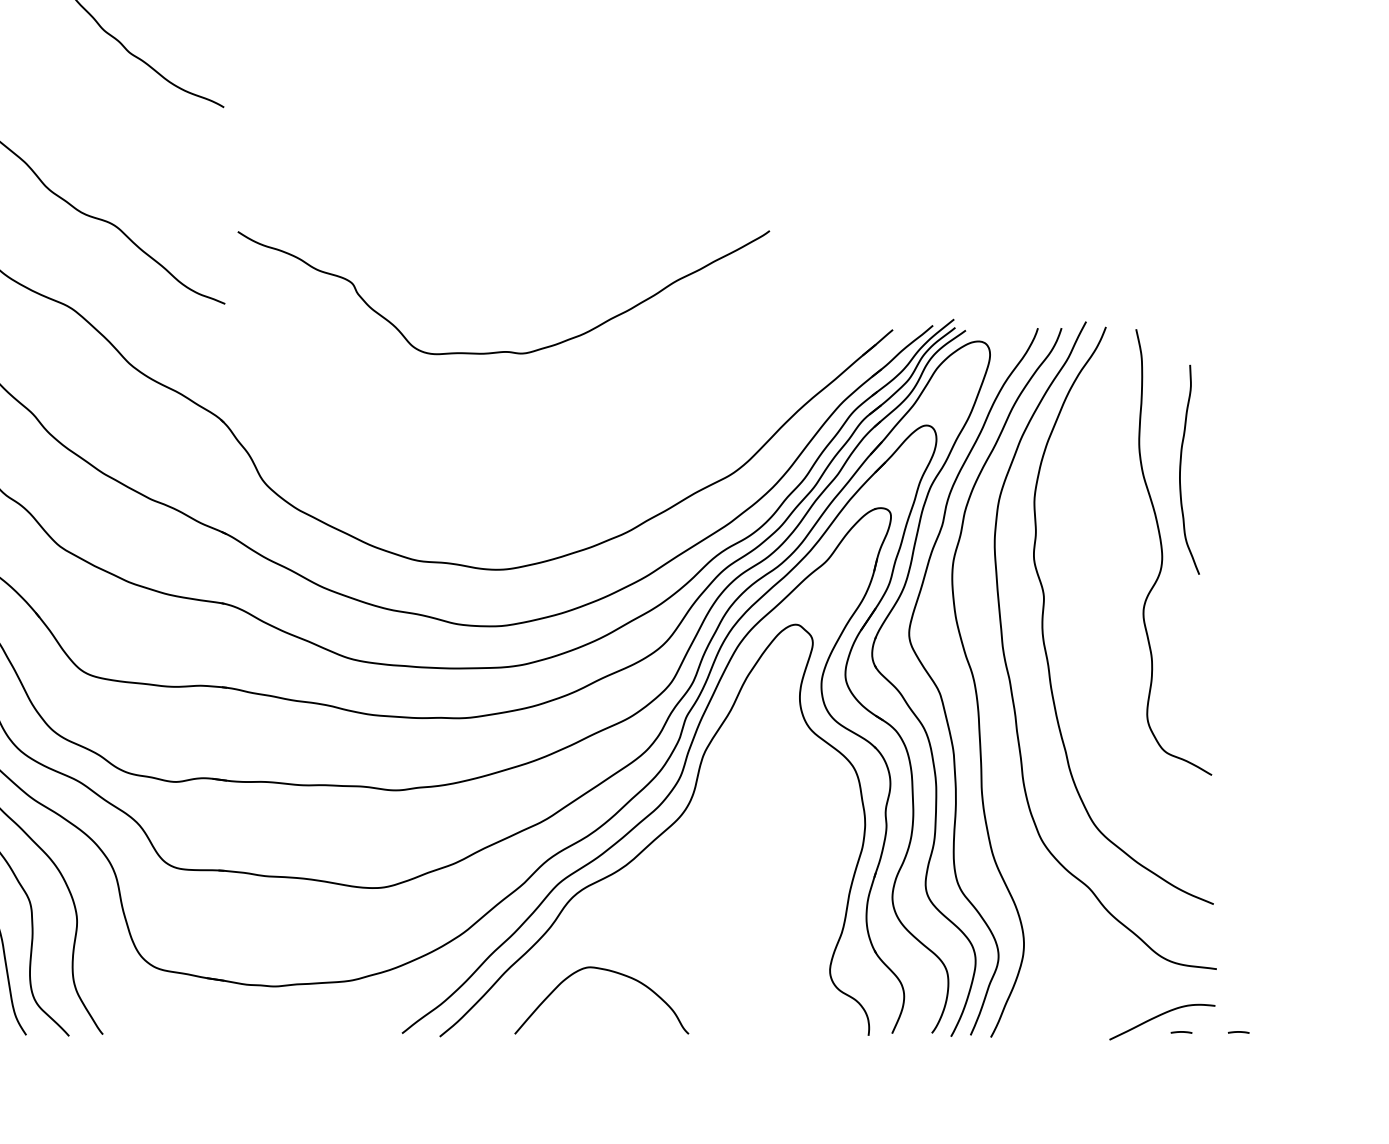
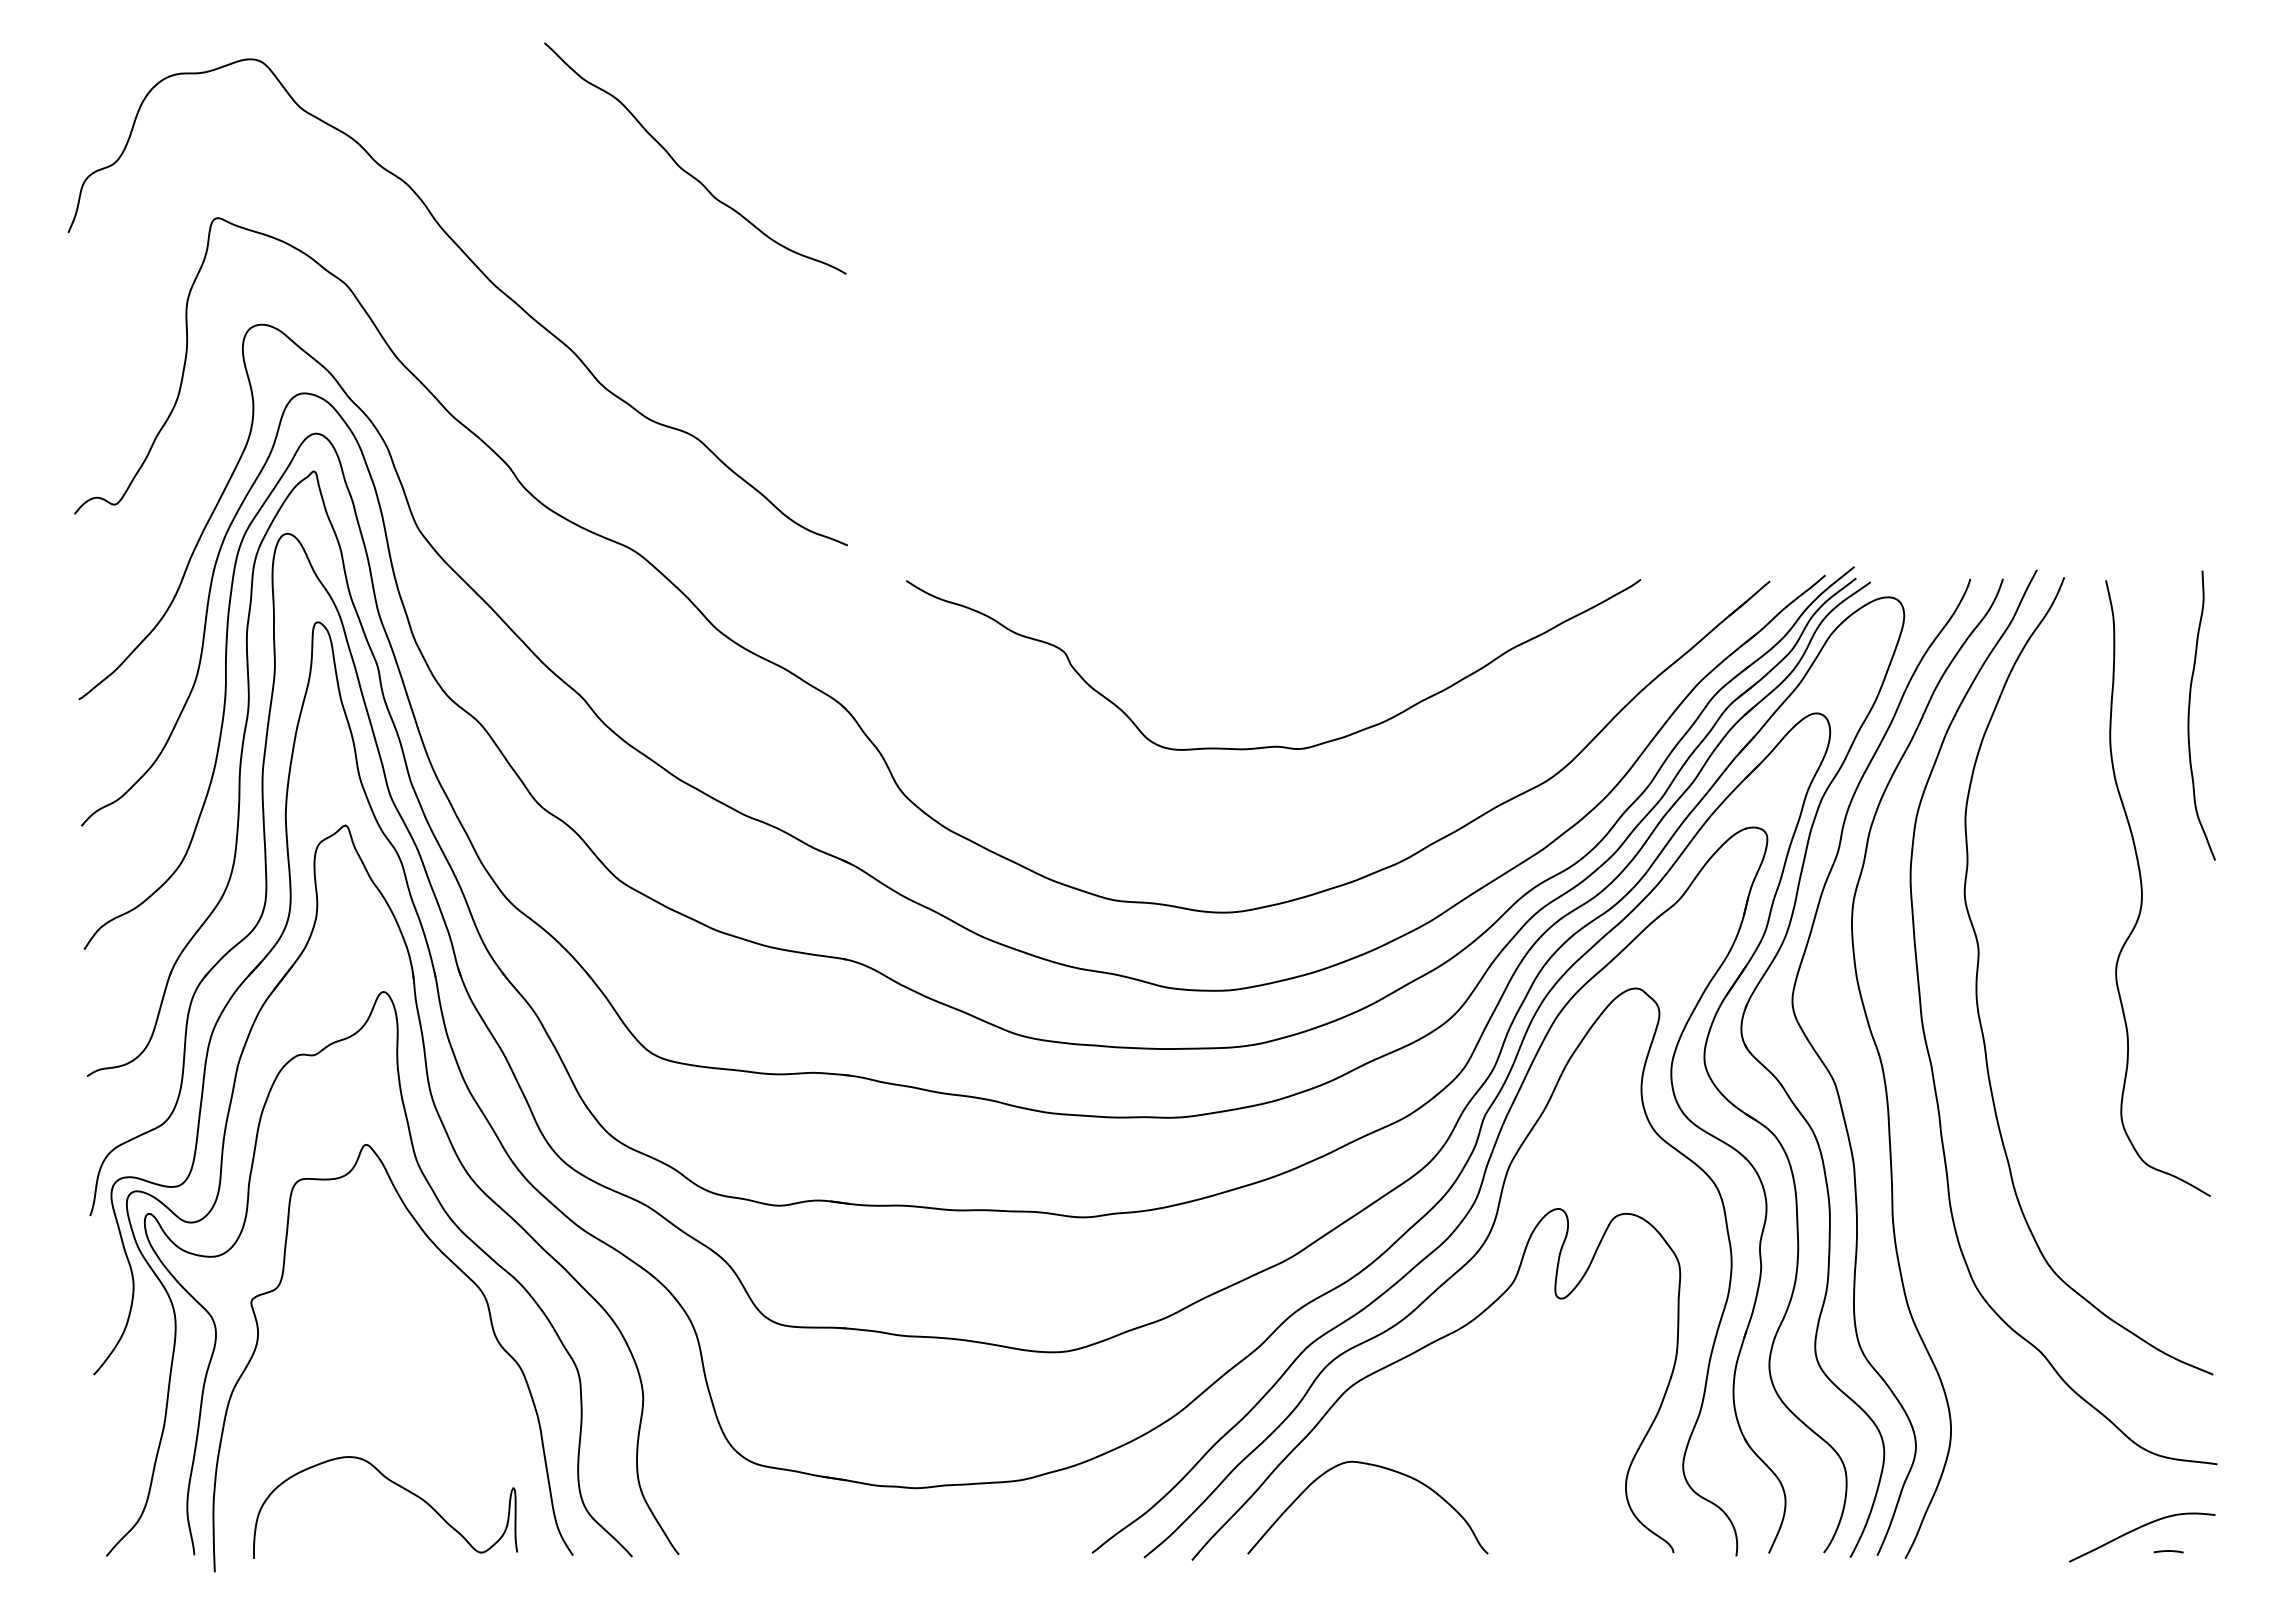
curve: (503, 351) -> (1273, 745), moved
curve: (1180, 469) -> (2189, 715), moved
curve: (636, 888) -> (1415, 1353), added
line: (1238, 1032) -> (2247, 1551), removed

